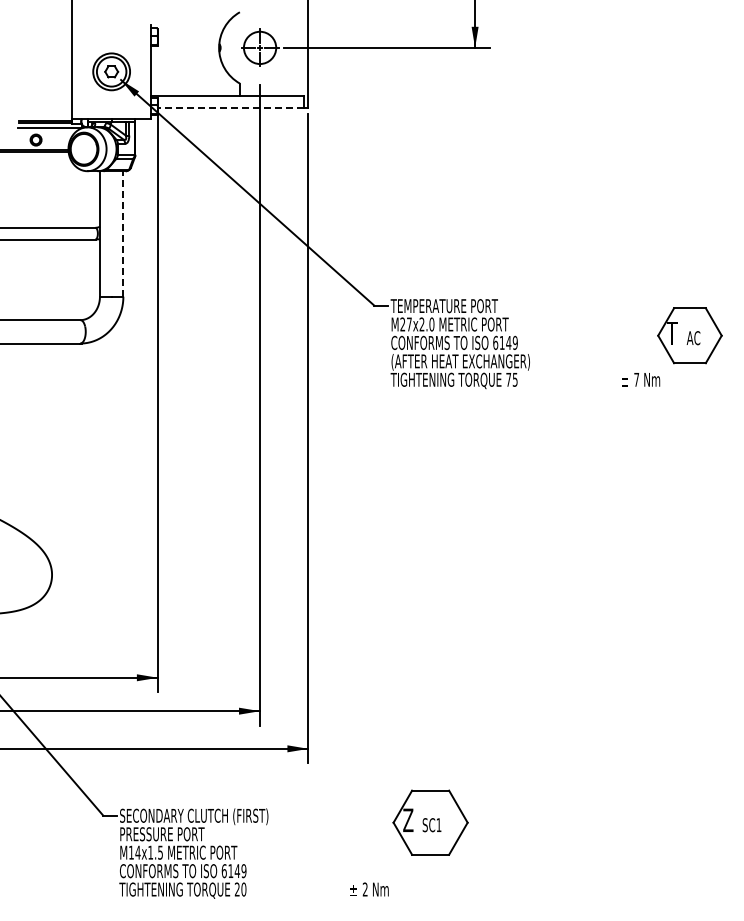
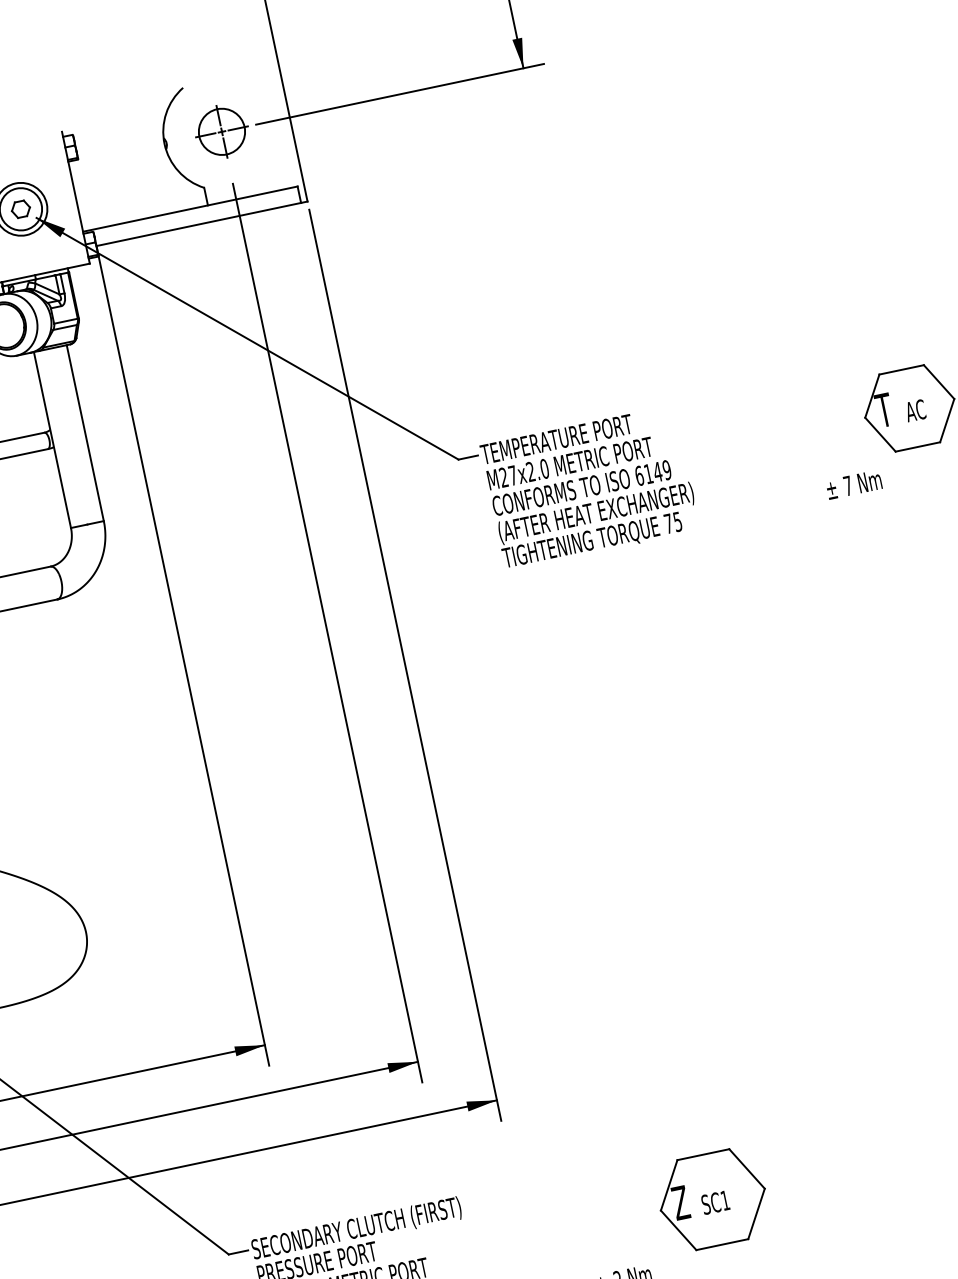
line: (230, 107) -> (198, 224), dashed -> solid
line: (123, 233) -> (85, 432), dashed -> solid
part: (430, 822) -> (712, 1199), moved

